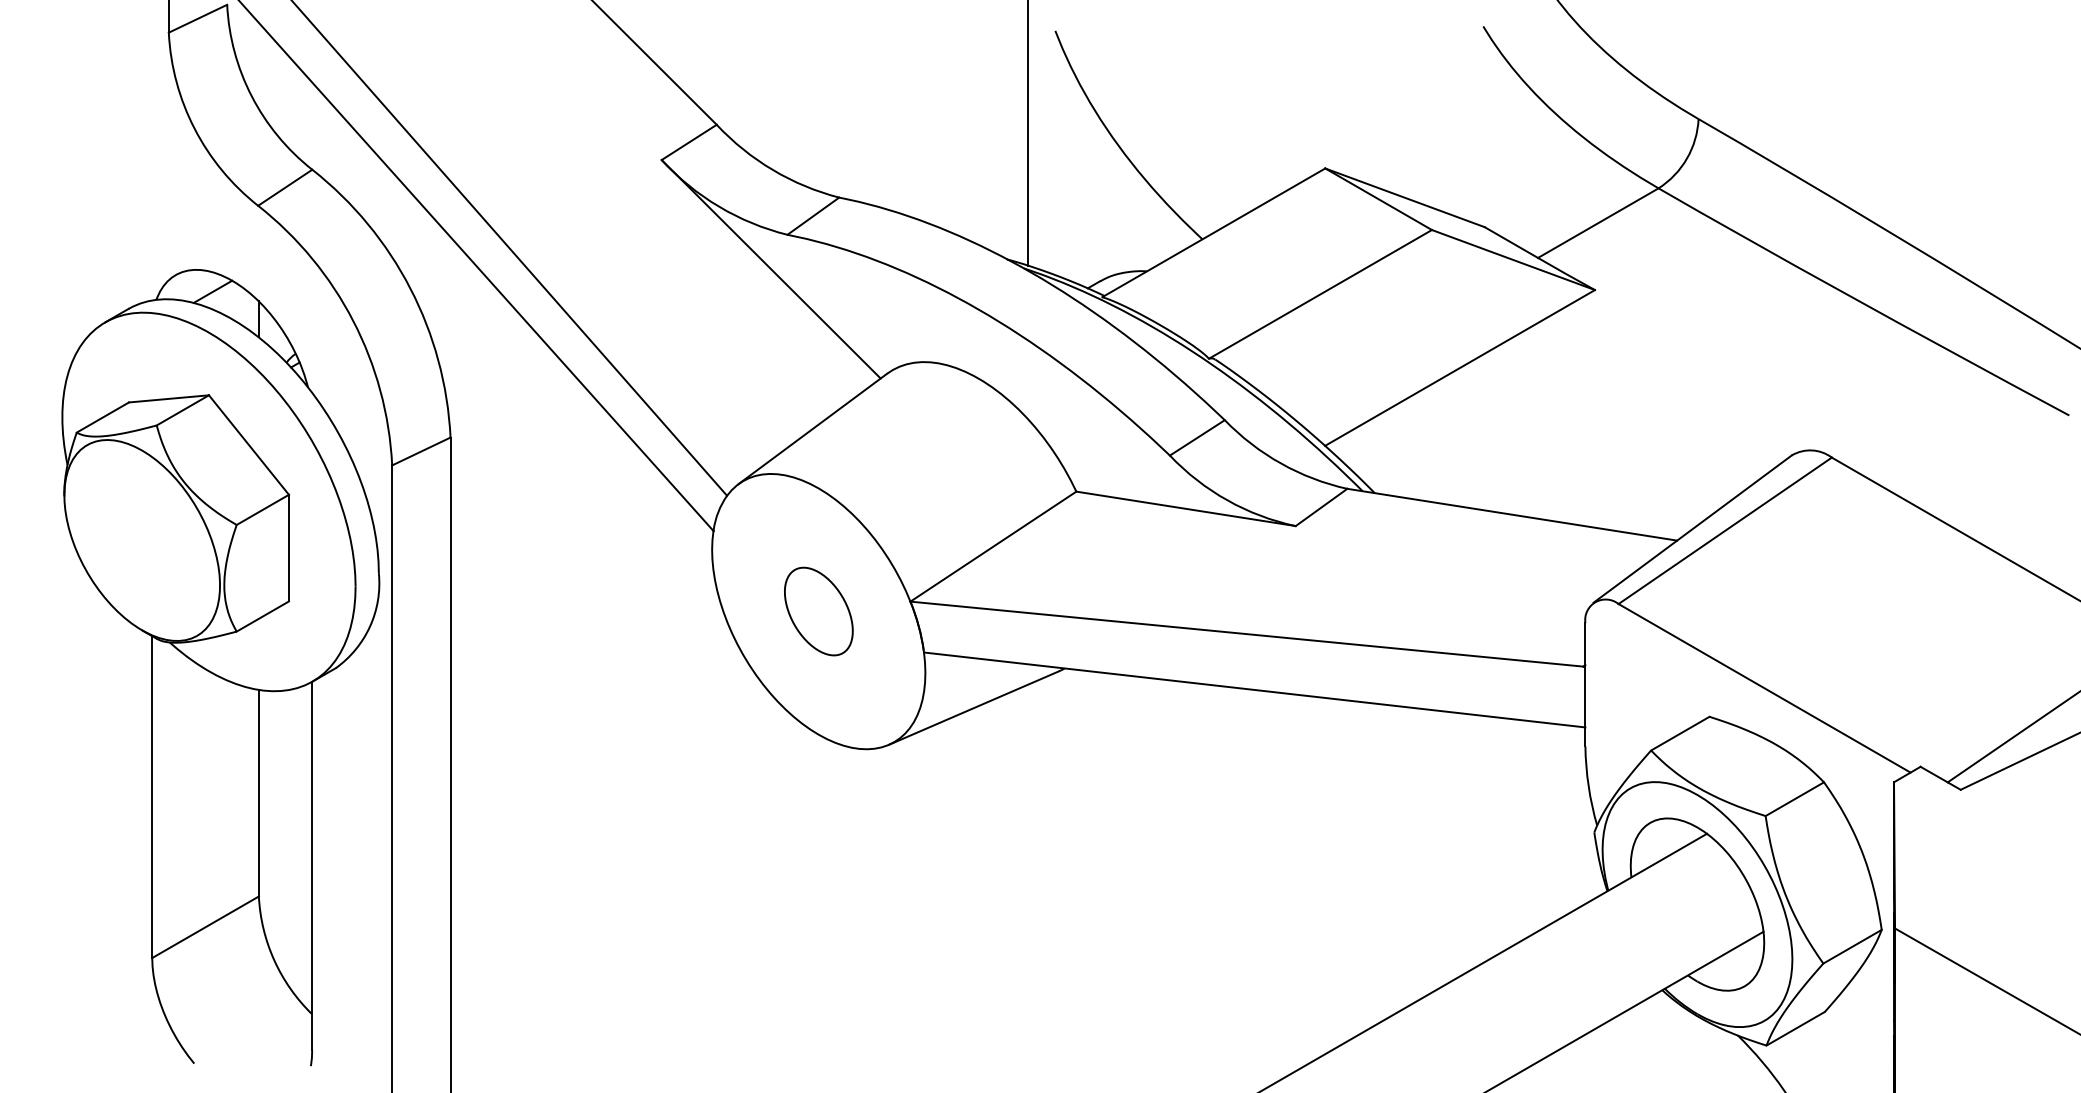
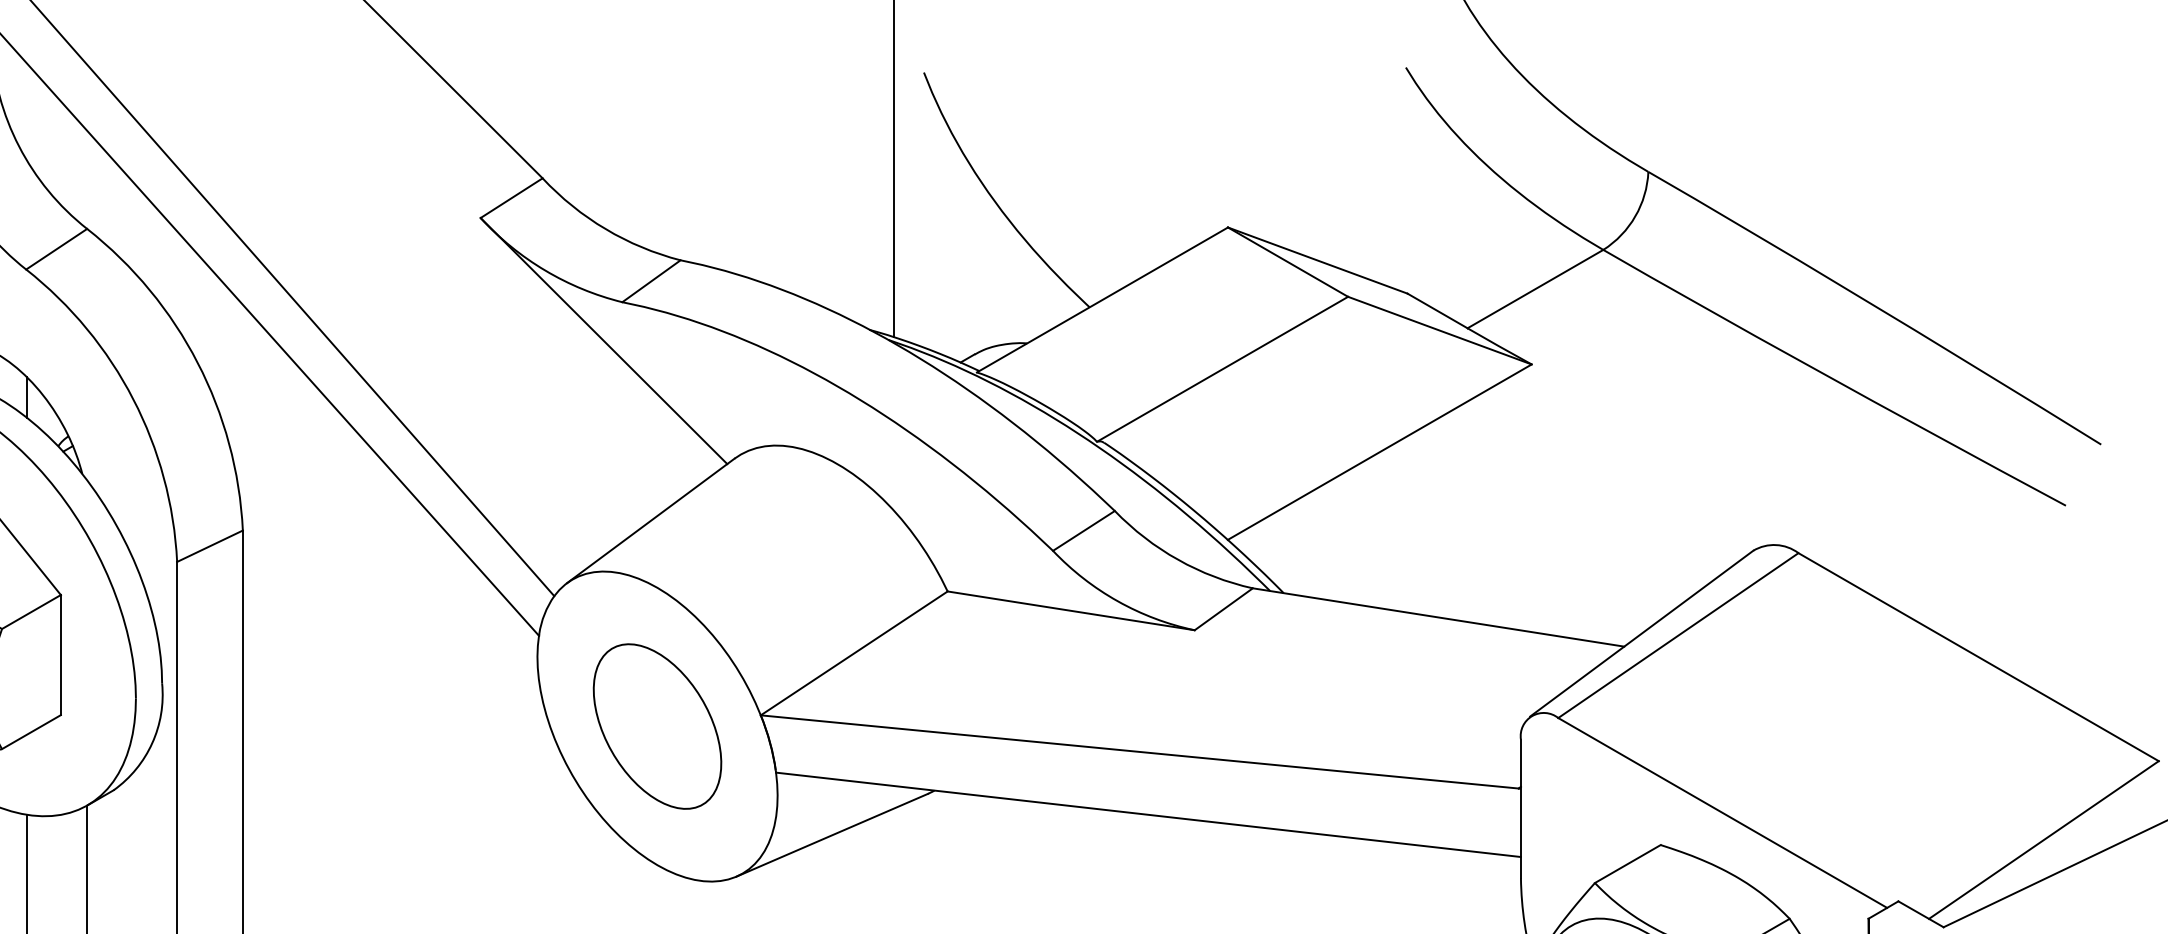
part: (818, 611) -> (657, 726), size x1.67

